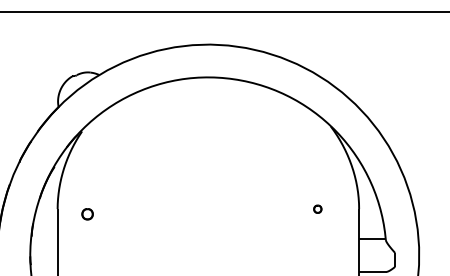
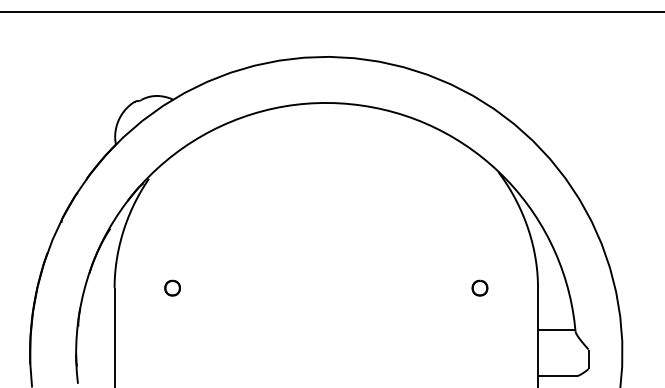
part: (317, 208) -> (479, 287), size x1.43
part: (87, 213) -> (172, 287), moved

